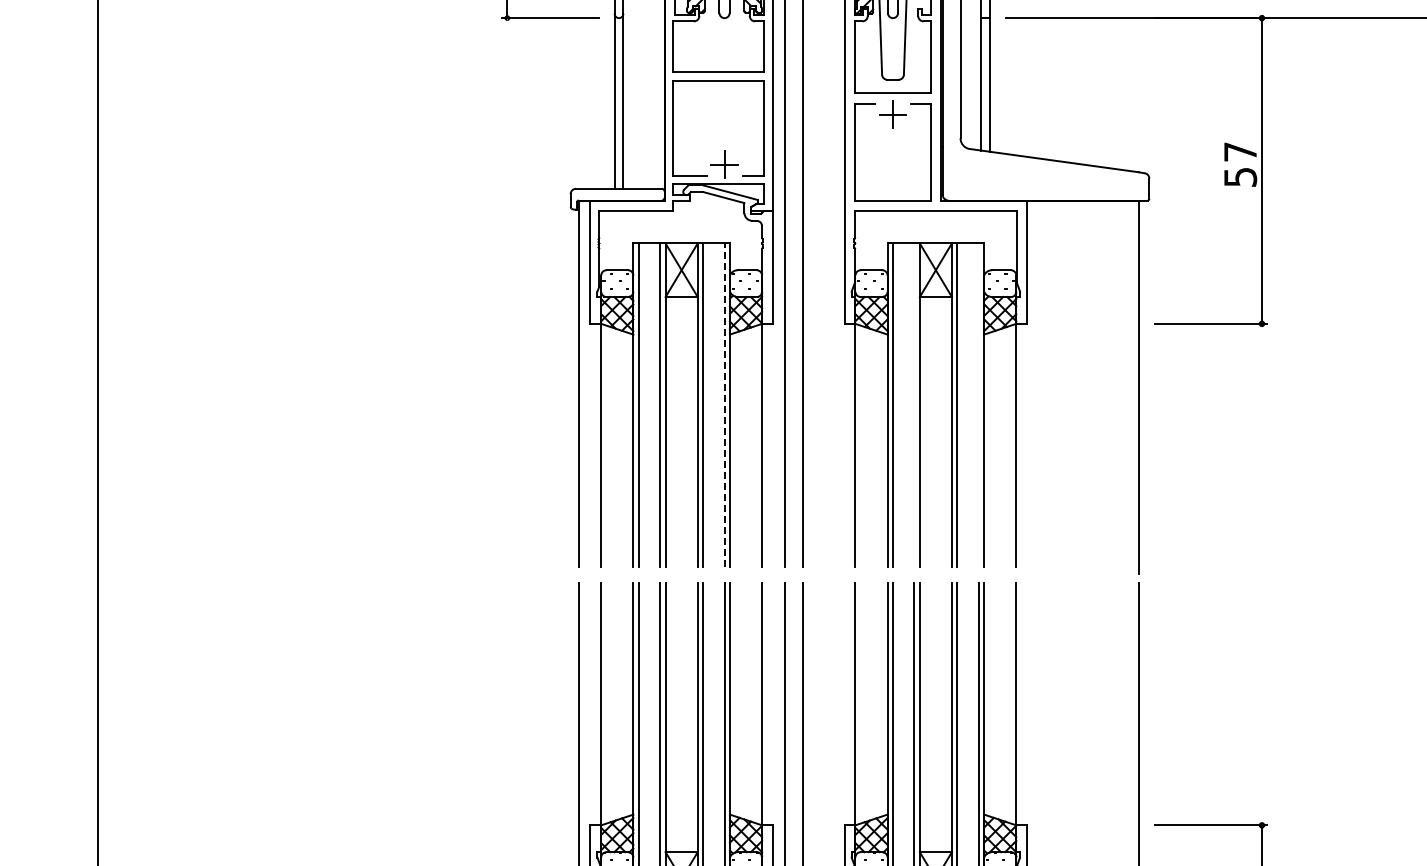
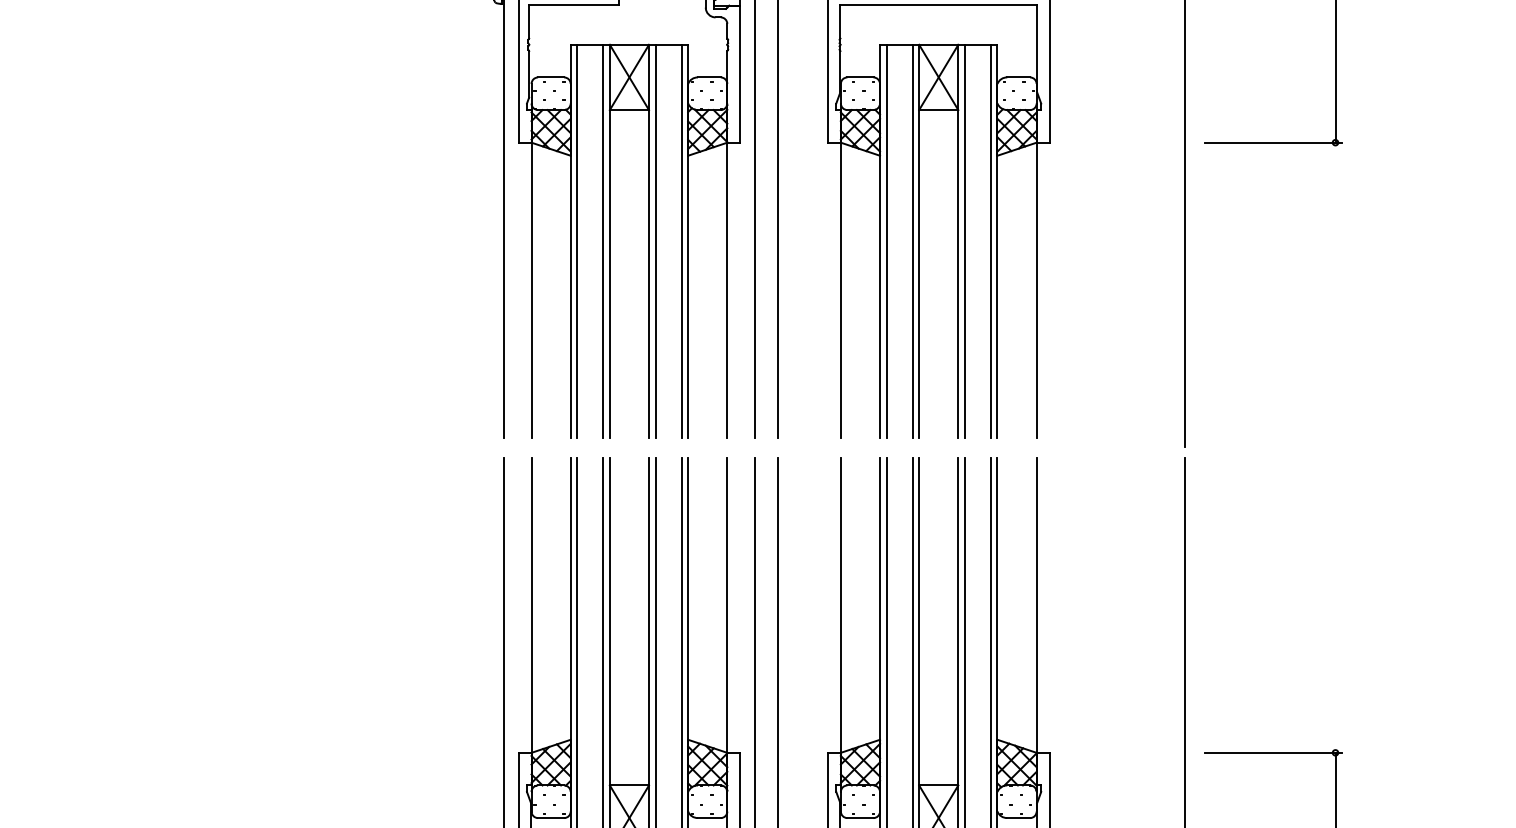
line: (724, 404) -> (681, 240), dashed -> solid
line: (914, 404) -> (912, 240), added
line: (978, 404) -> (990, 240), added

